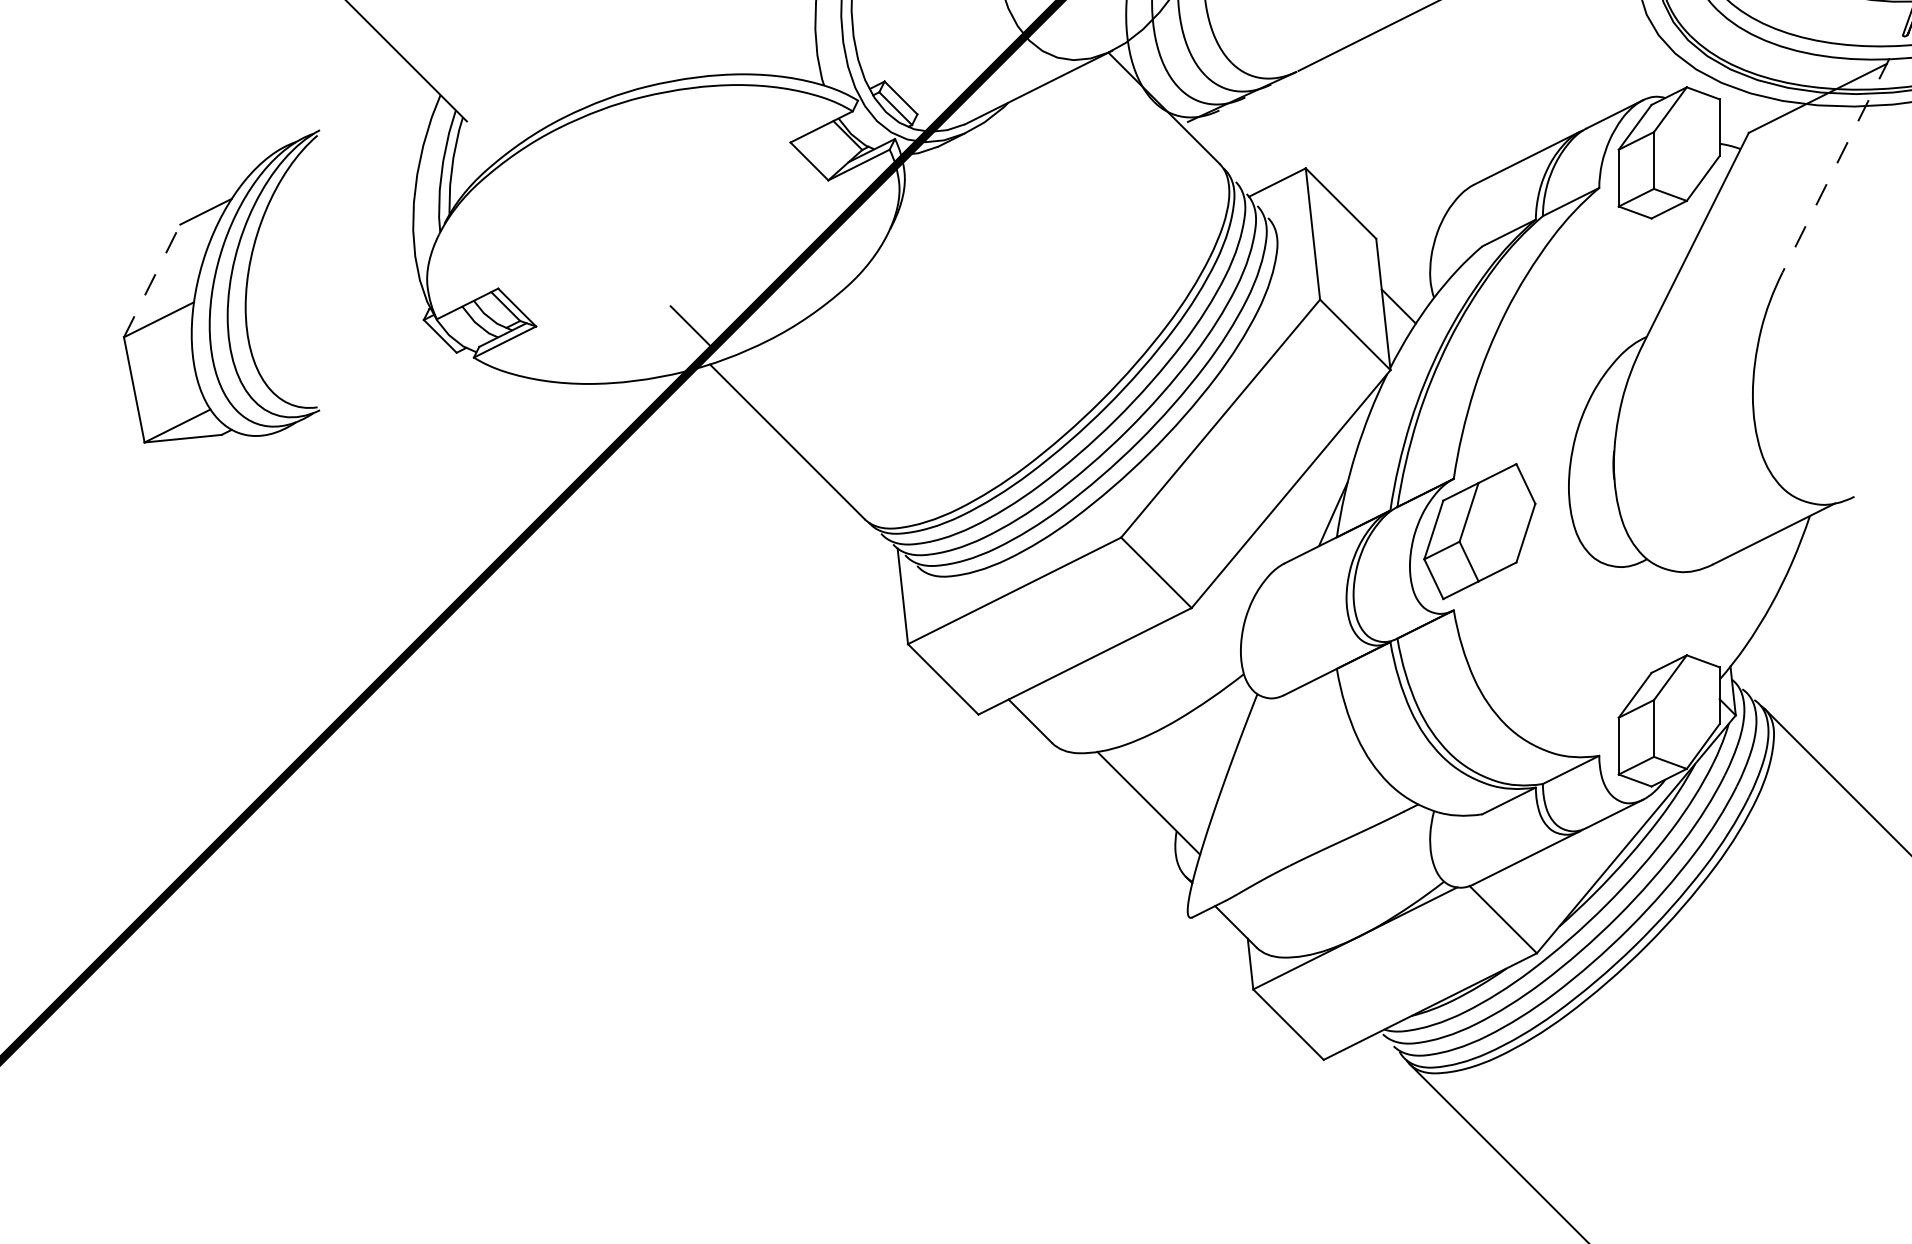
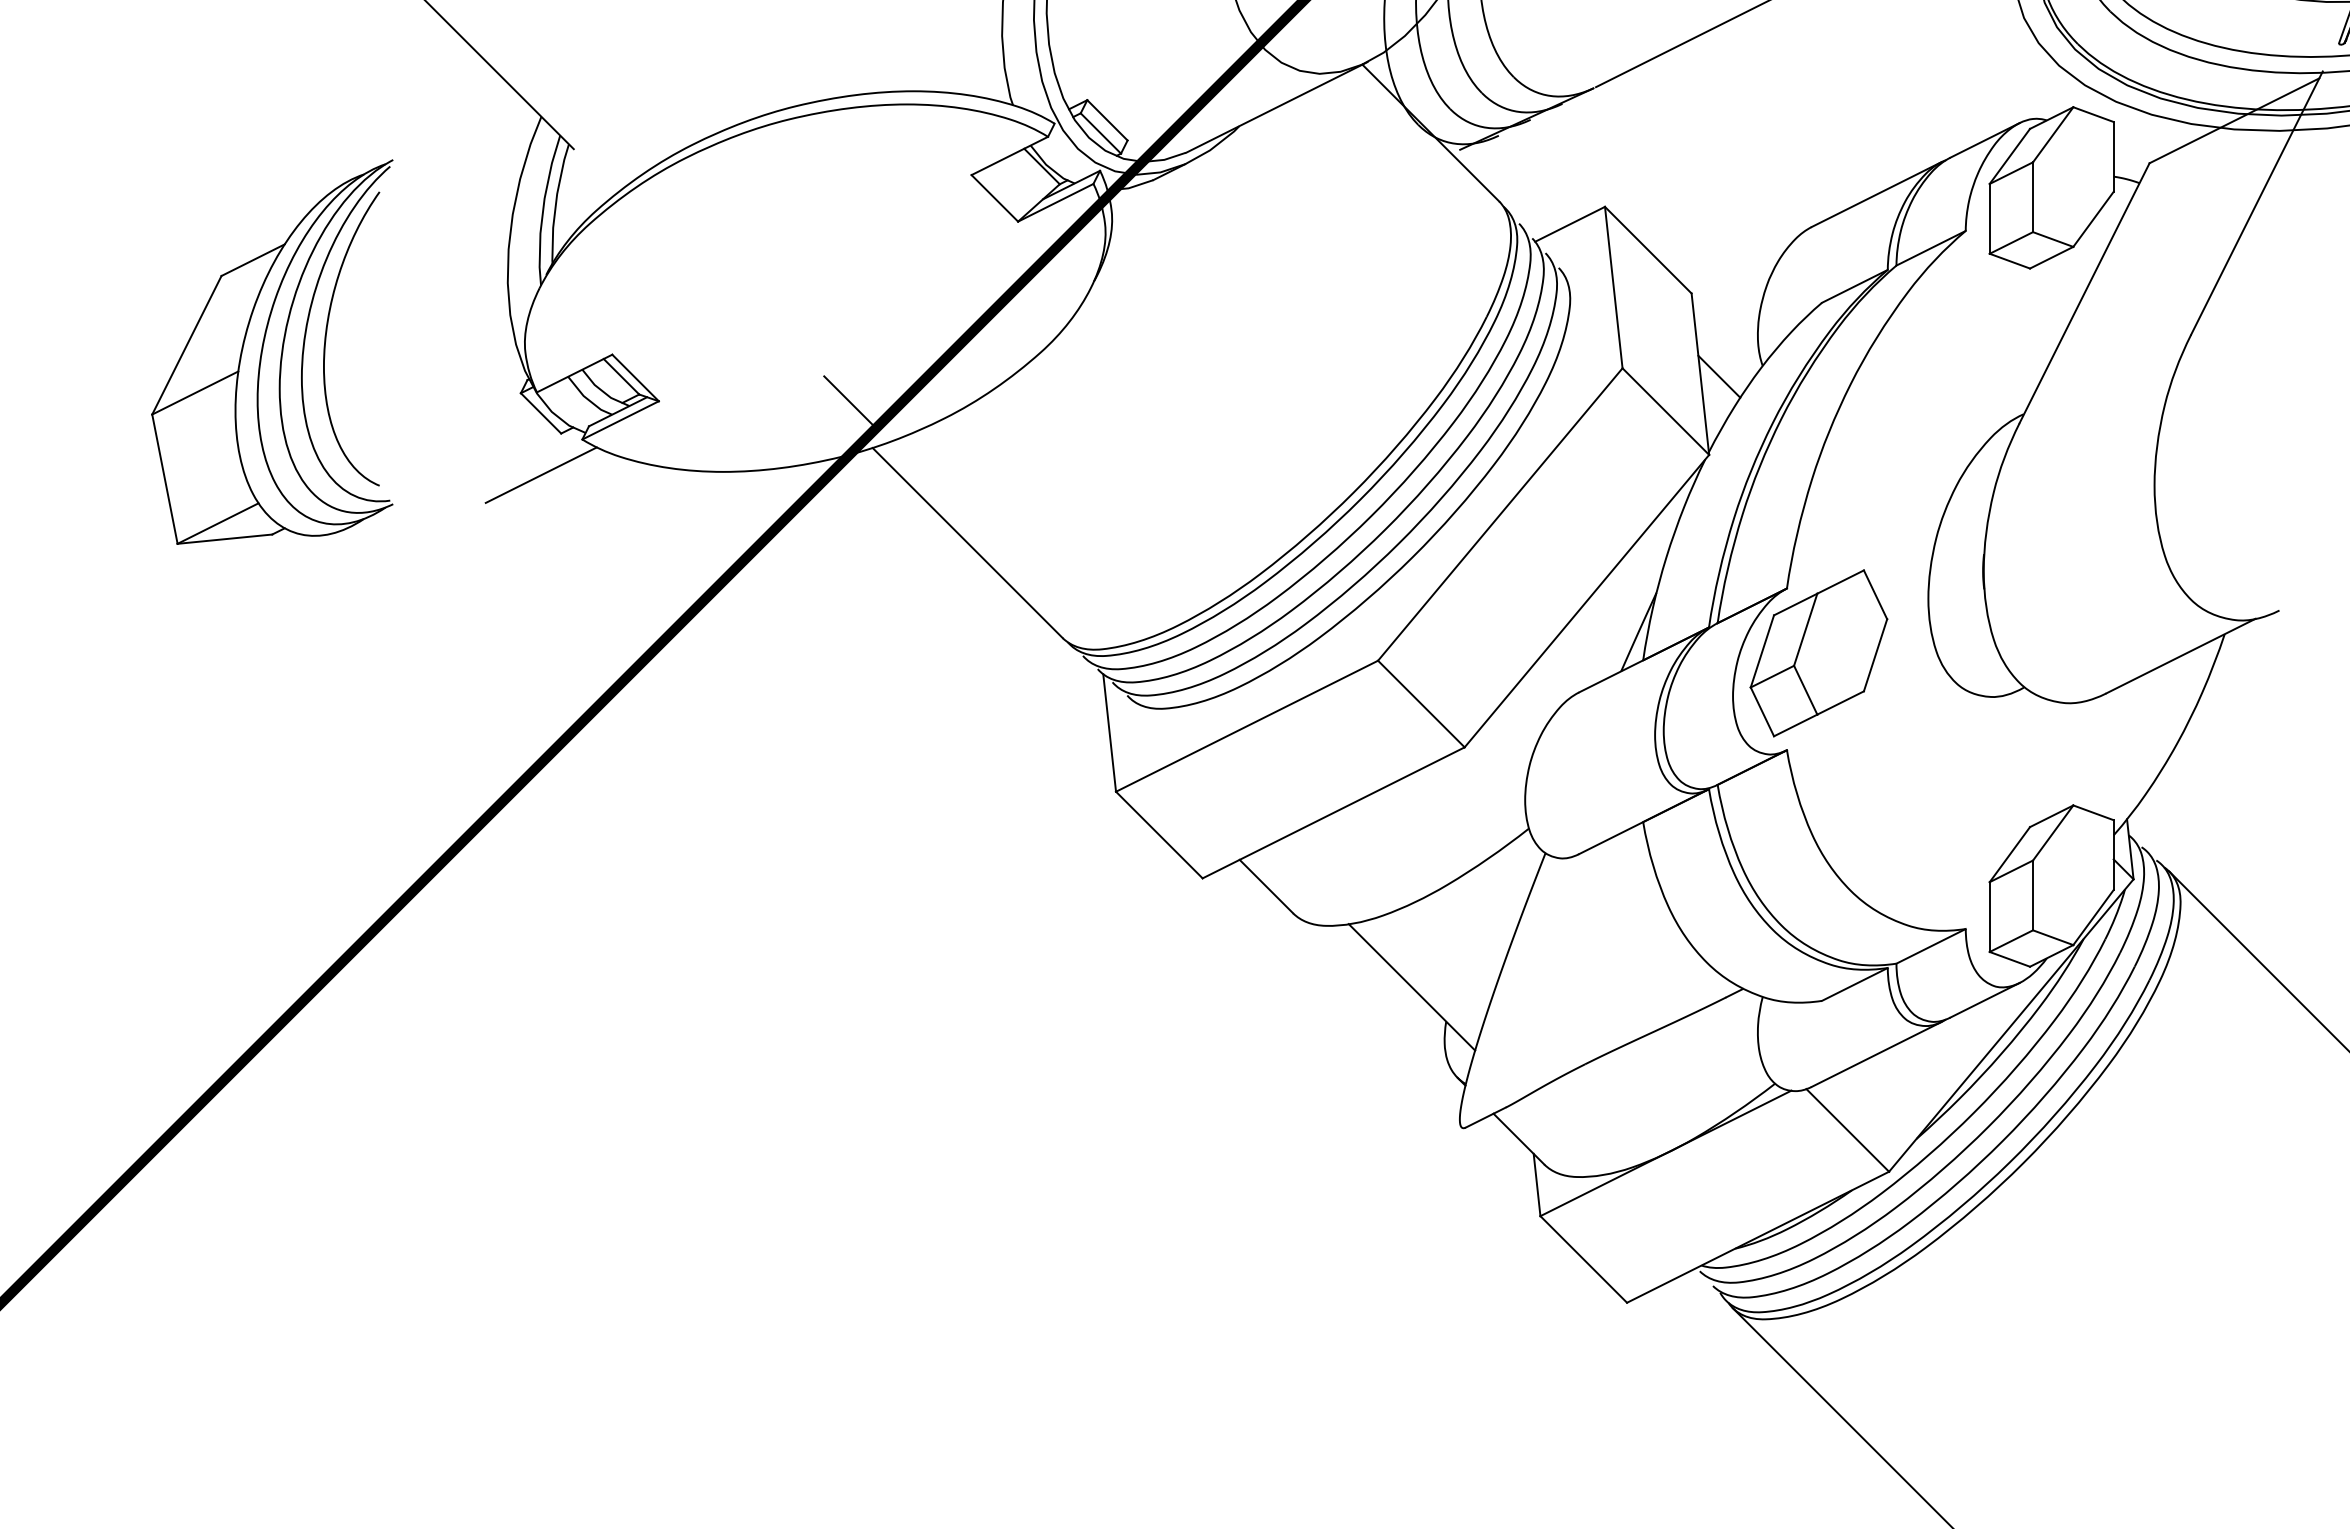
line: (1835, 165) -> (2256, 203), dashed -> solid
curve: (266, 270) -> (327, 332), added
line: (152, 280) -> (187, 344), dashed -> solid
line: (439, 386) -> (540, 474), added

